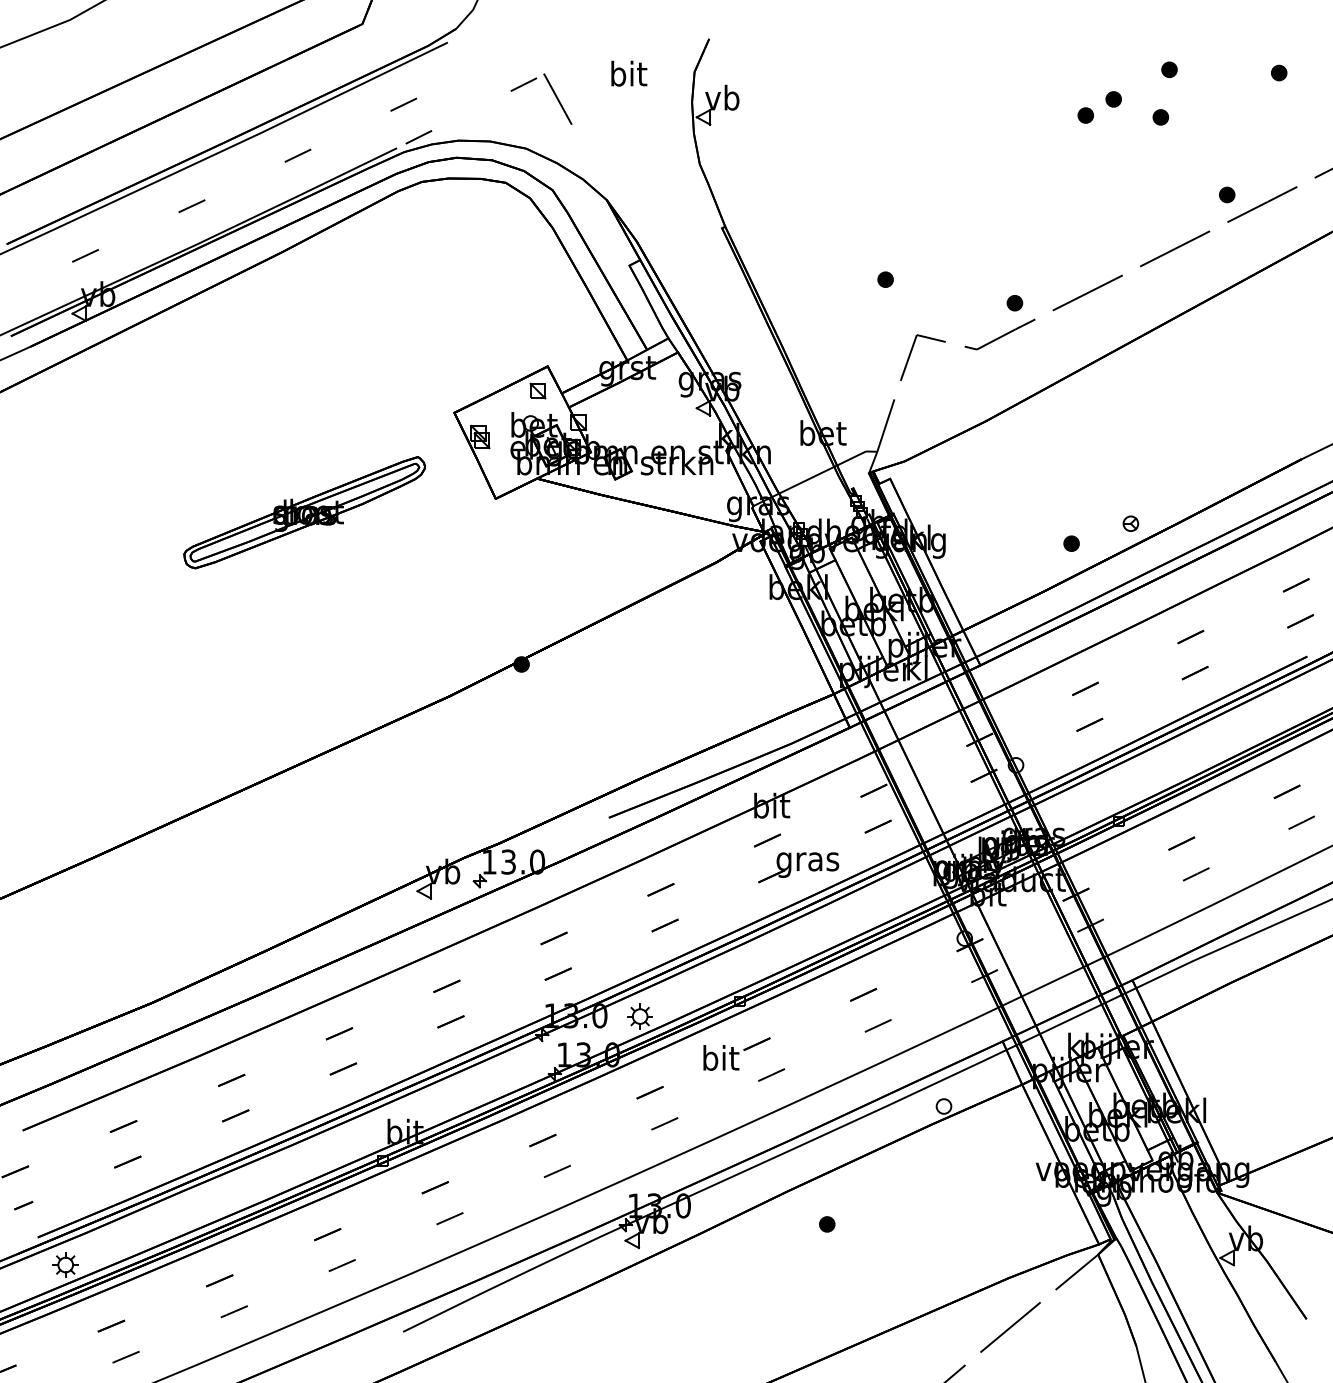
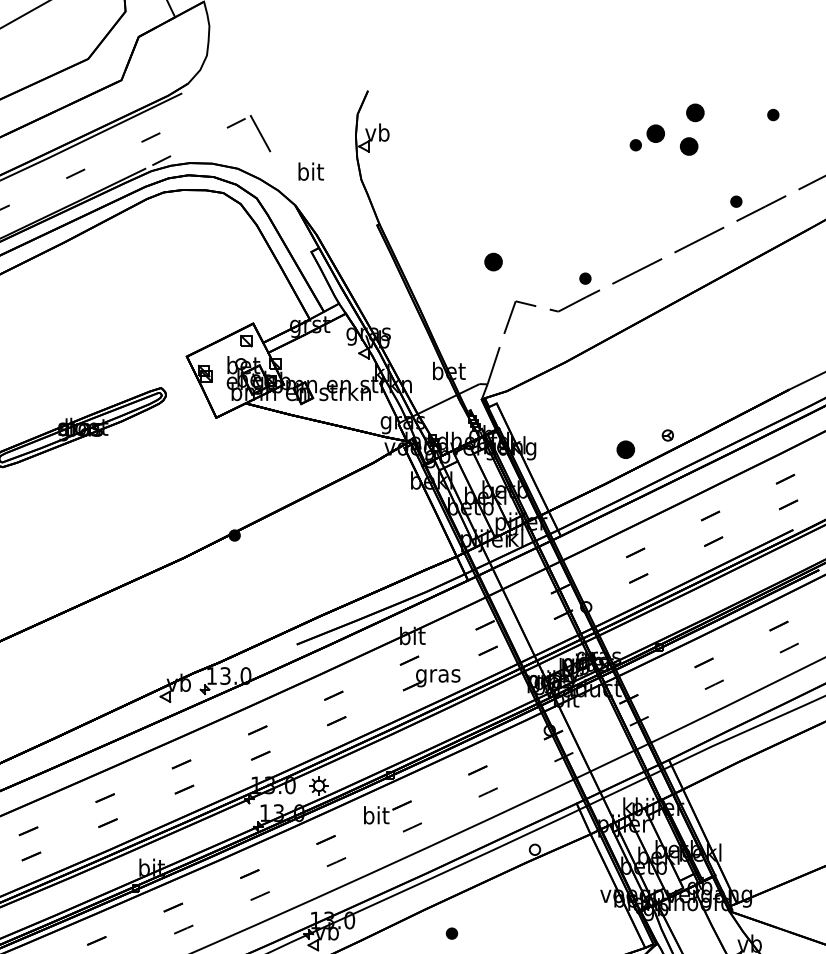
part: (1169, 69) -> (695, 112), size x1.6
text: (629, 73) -> (311, 171), moved
part: (1113, 99) -> (655, 133), size x1.6
part: (1160, 117) -> (688, 146), size x1.6
part: (885, 279) -> (493, 261), size x1.6
part: (1071, 543) -> (625, 449), size x1.6

